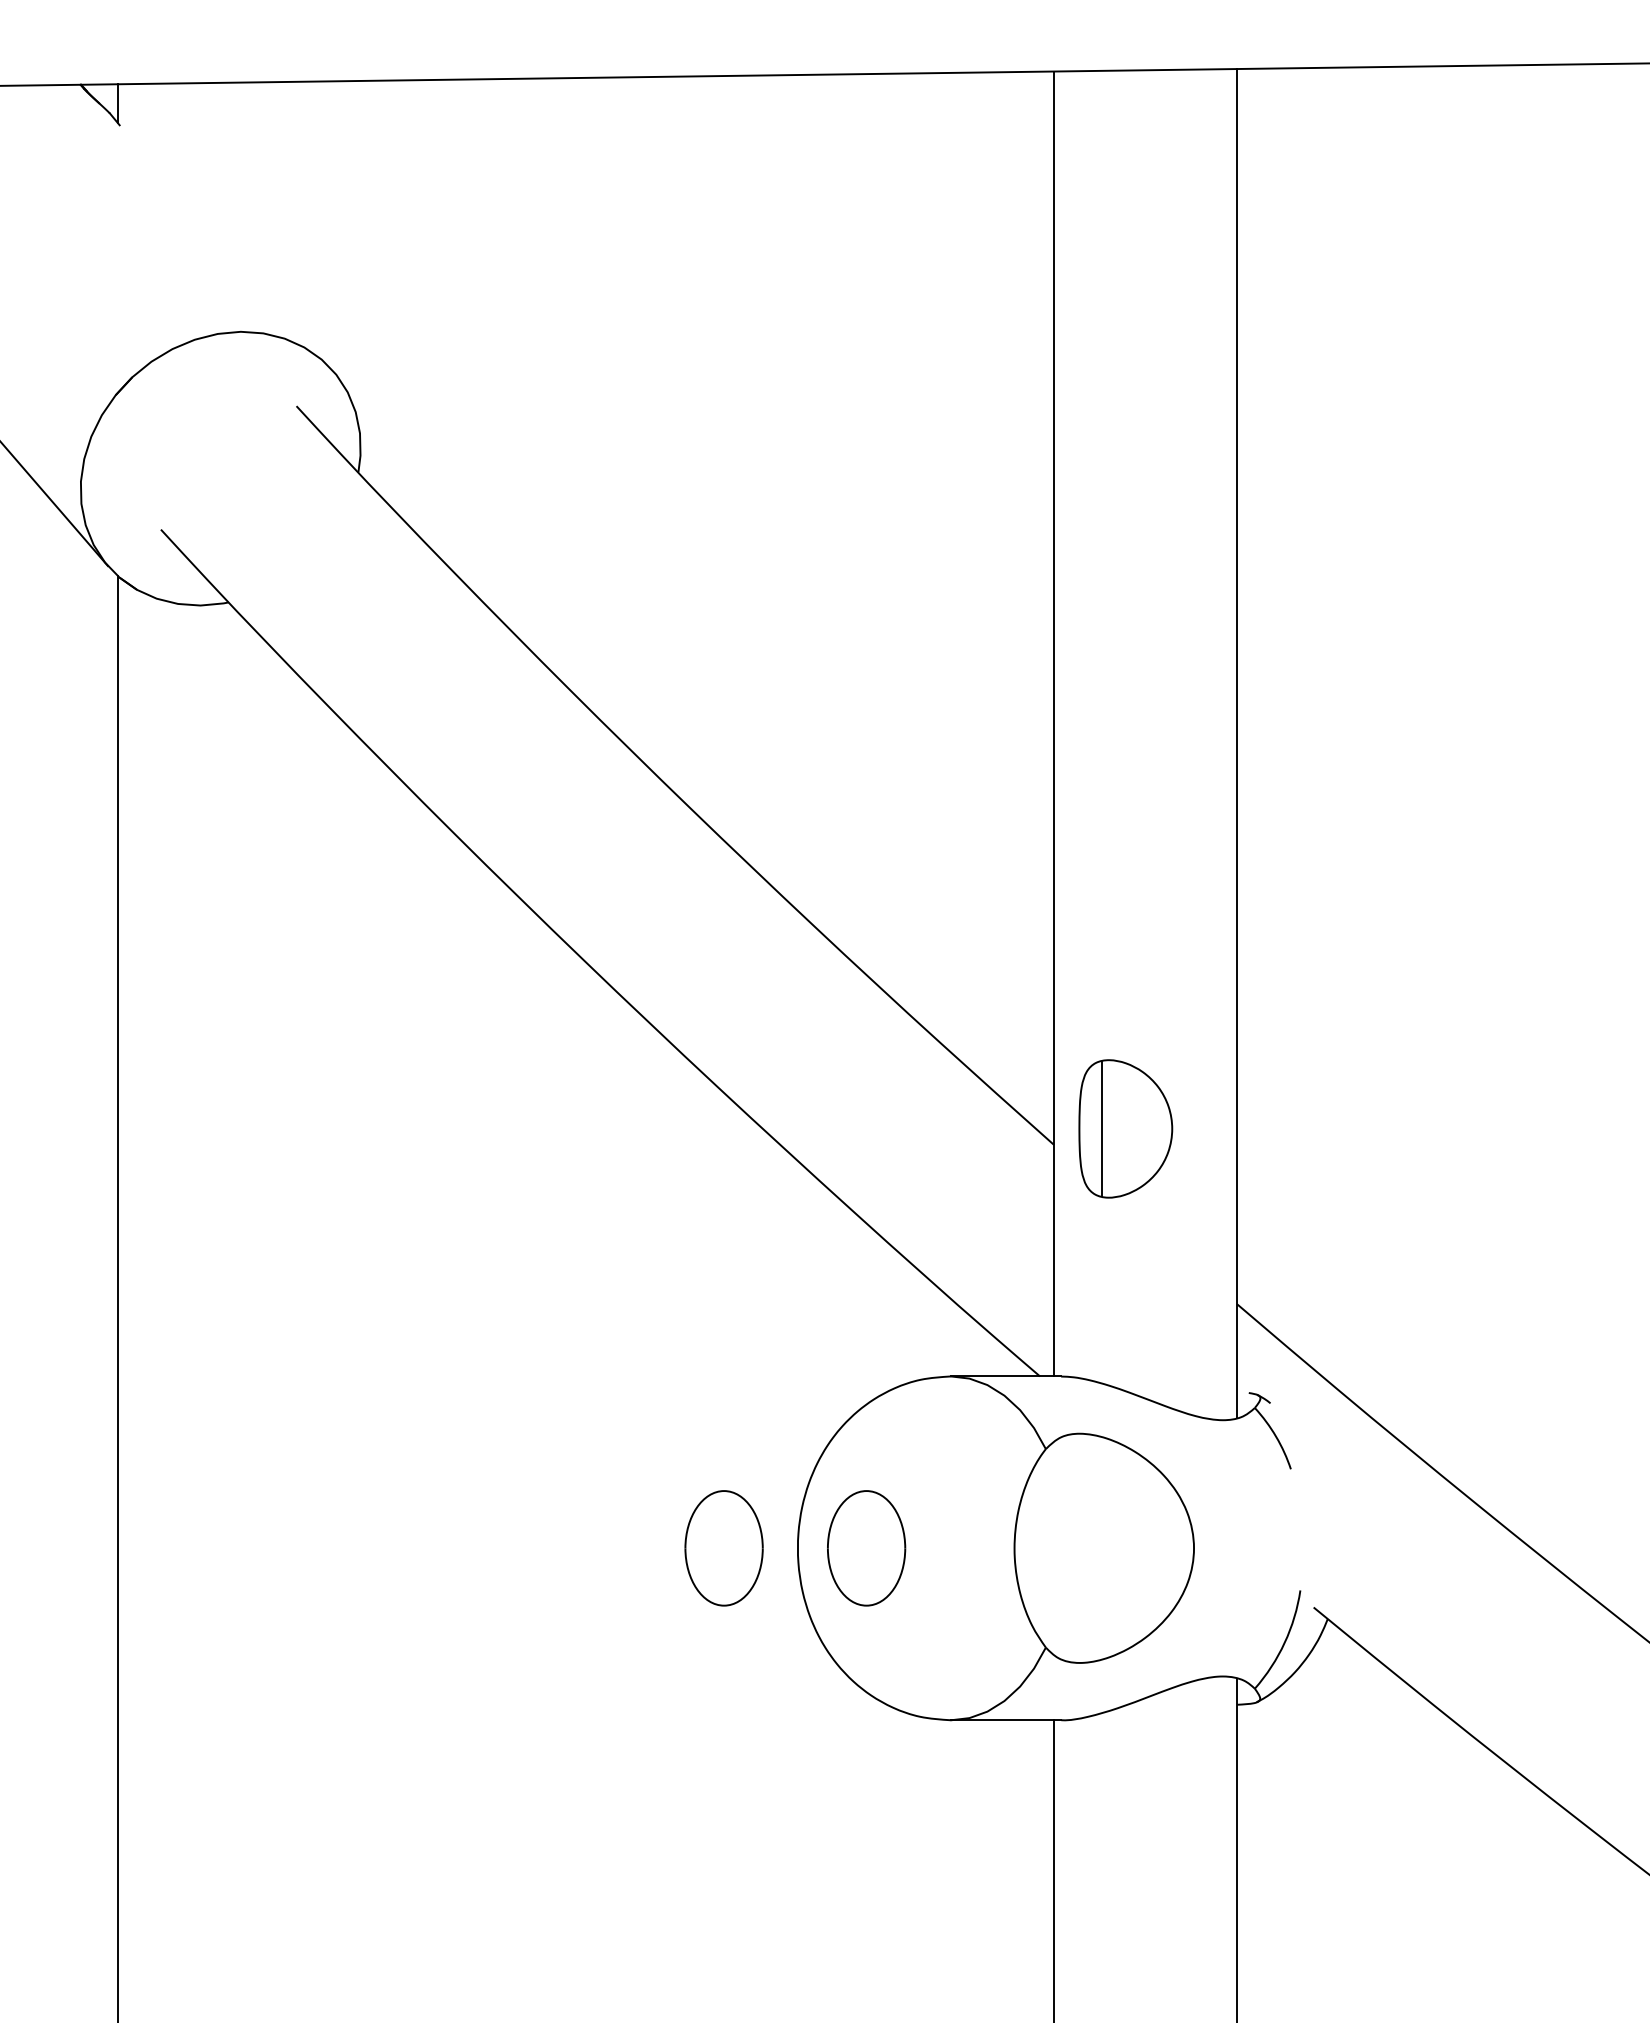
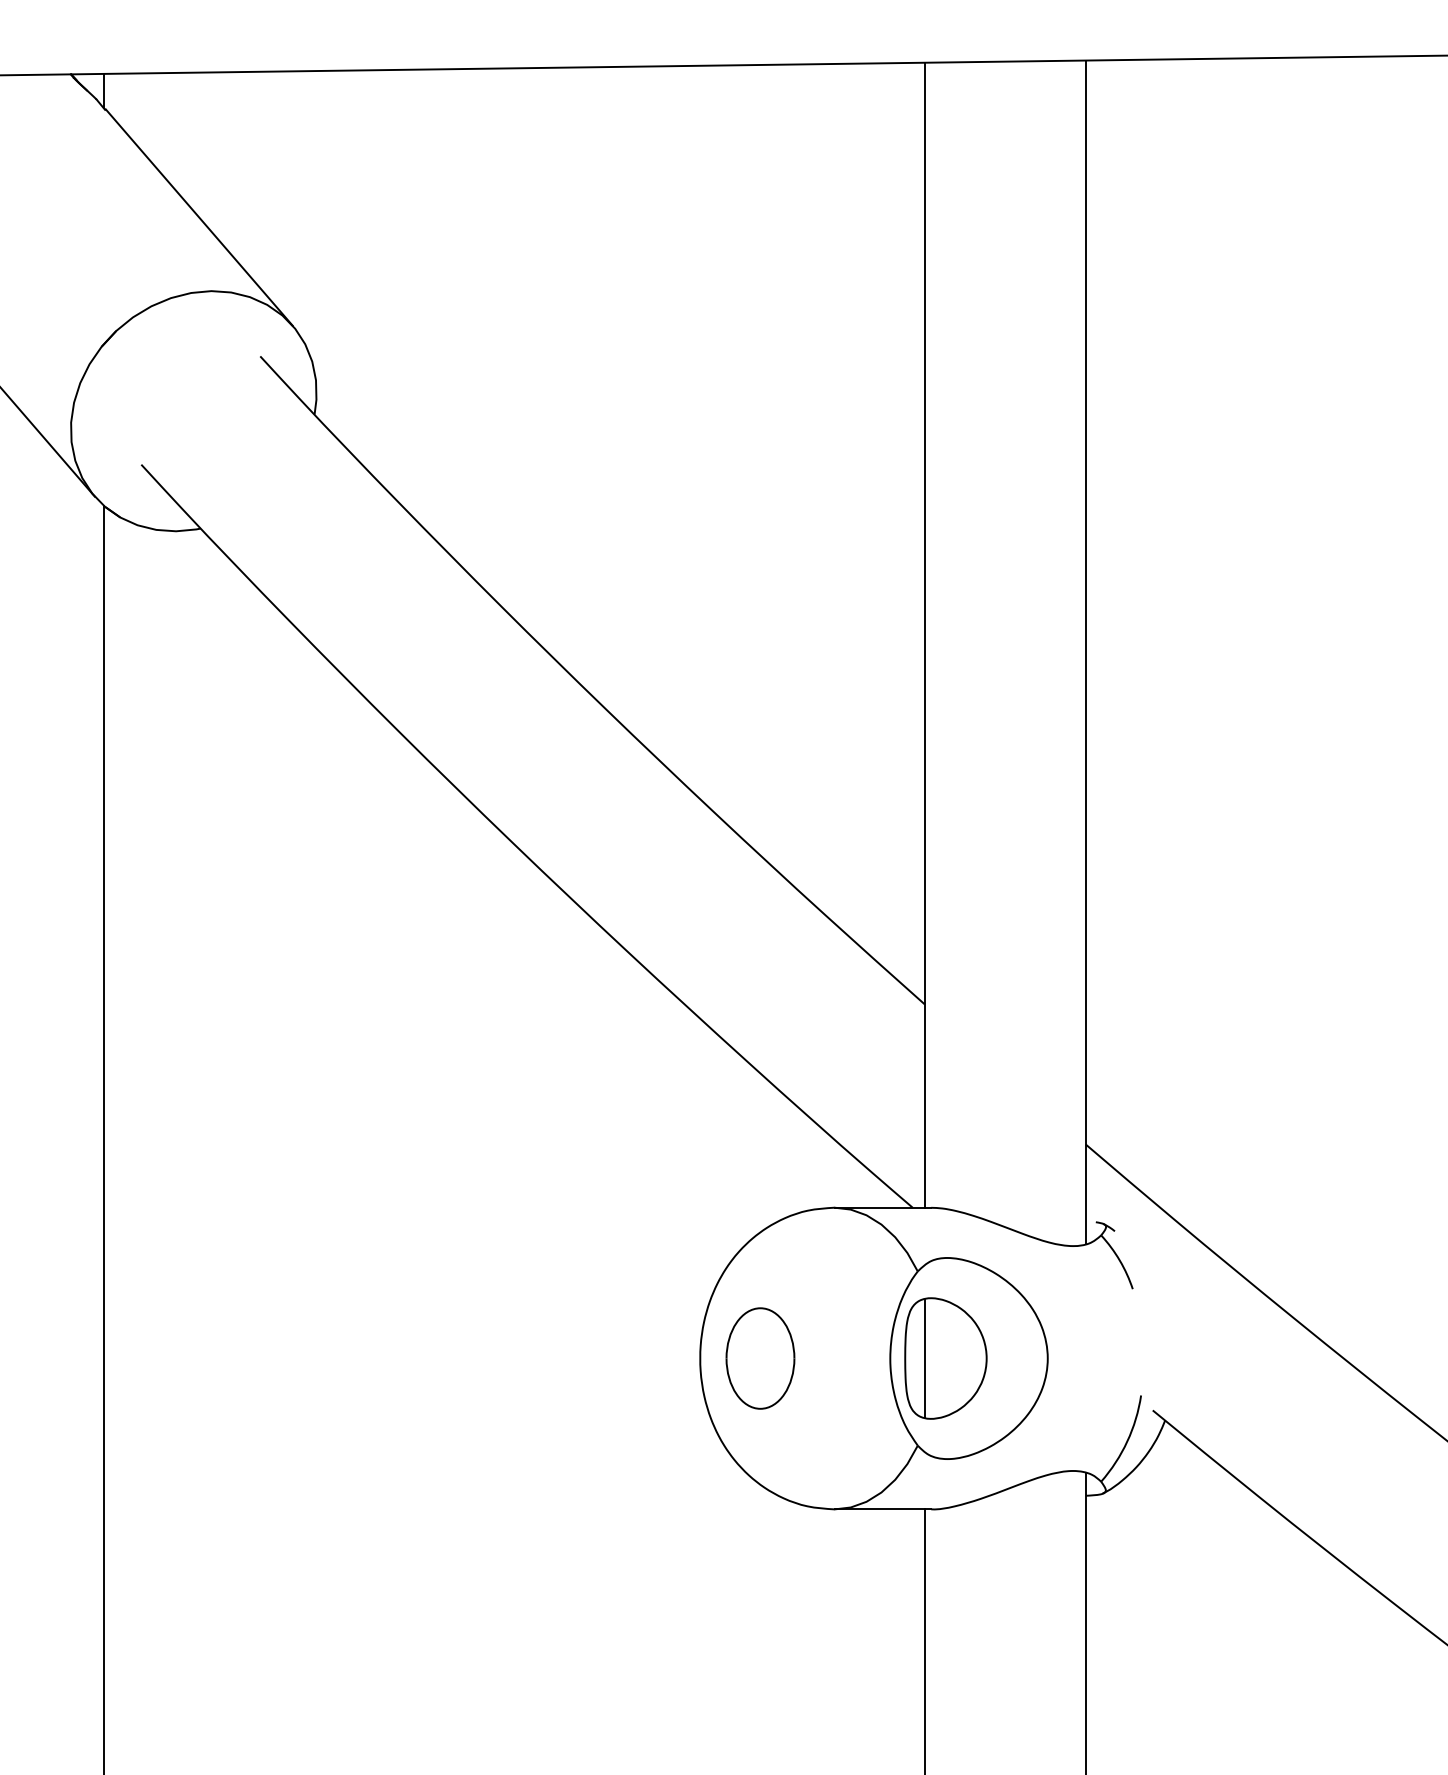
line: (226, 247) -> (198, 217), added
part: (1125, 1128) -> (945, 1358), moved
part: (724, 1548) -> (635, 1358), removed

